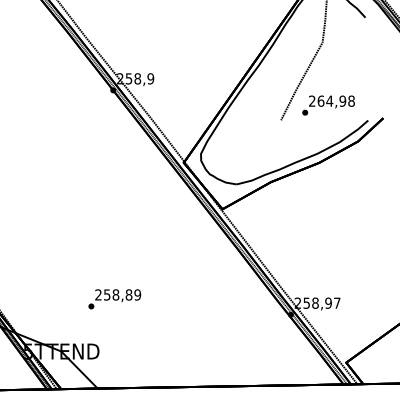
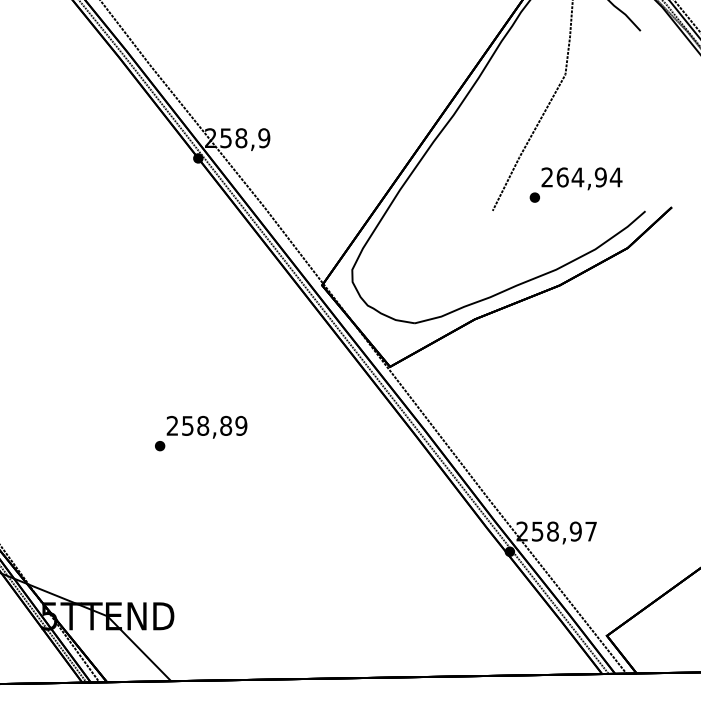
text: (351, 100) -> (616, 176), 264,98 -> 264,94
text: (114, 299) -> (200, 433), moved

